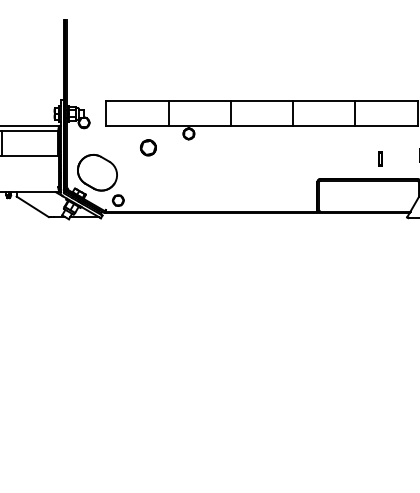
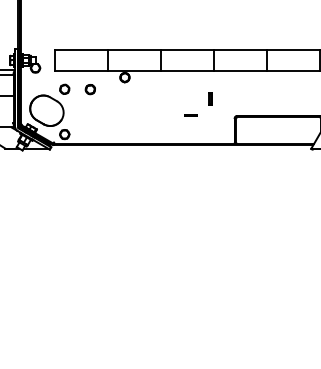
part: (118, 147) -> (64, 89), added
part: (148, 147) -> (90, 89), size x0.71
part: (380, 158) -> (210, 98), moved
part: (266, 177) -> (191, 114), added

